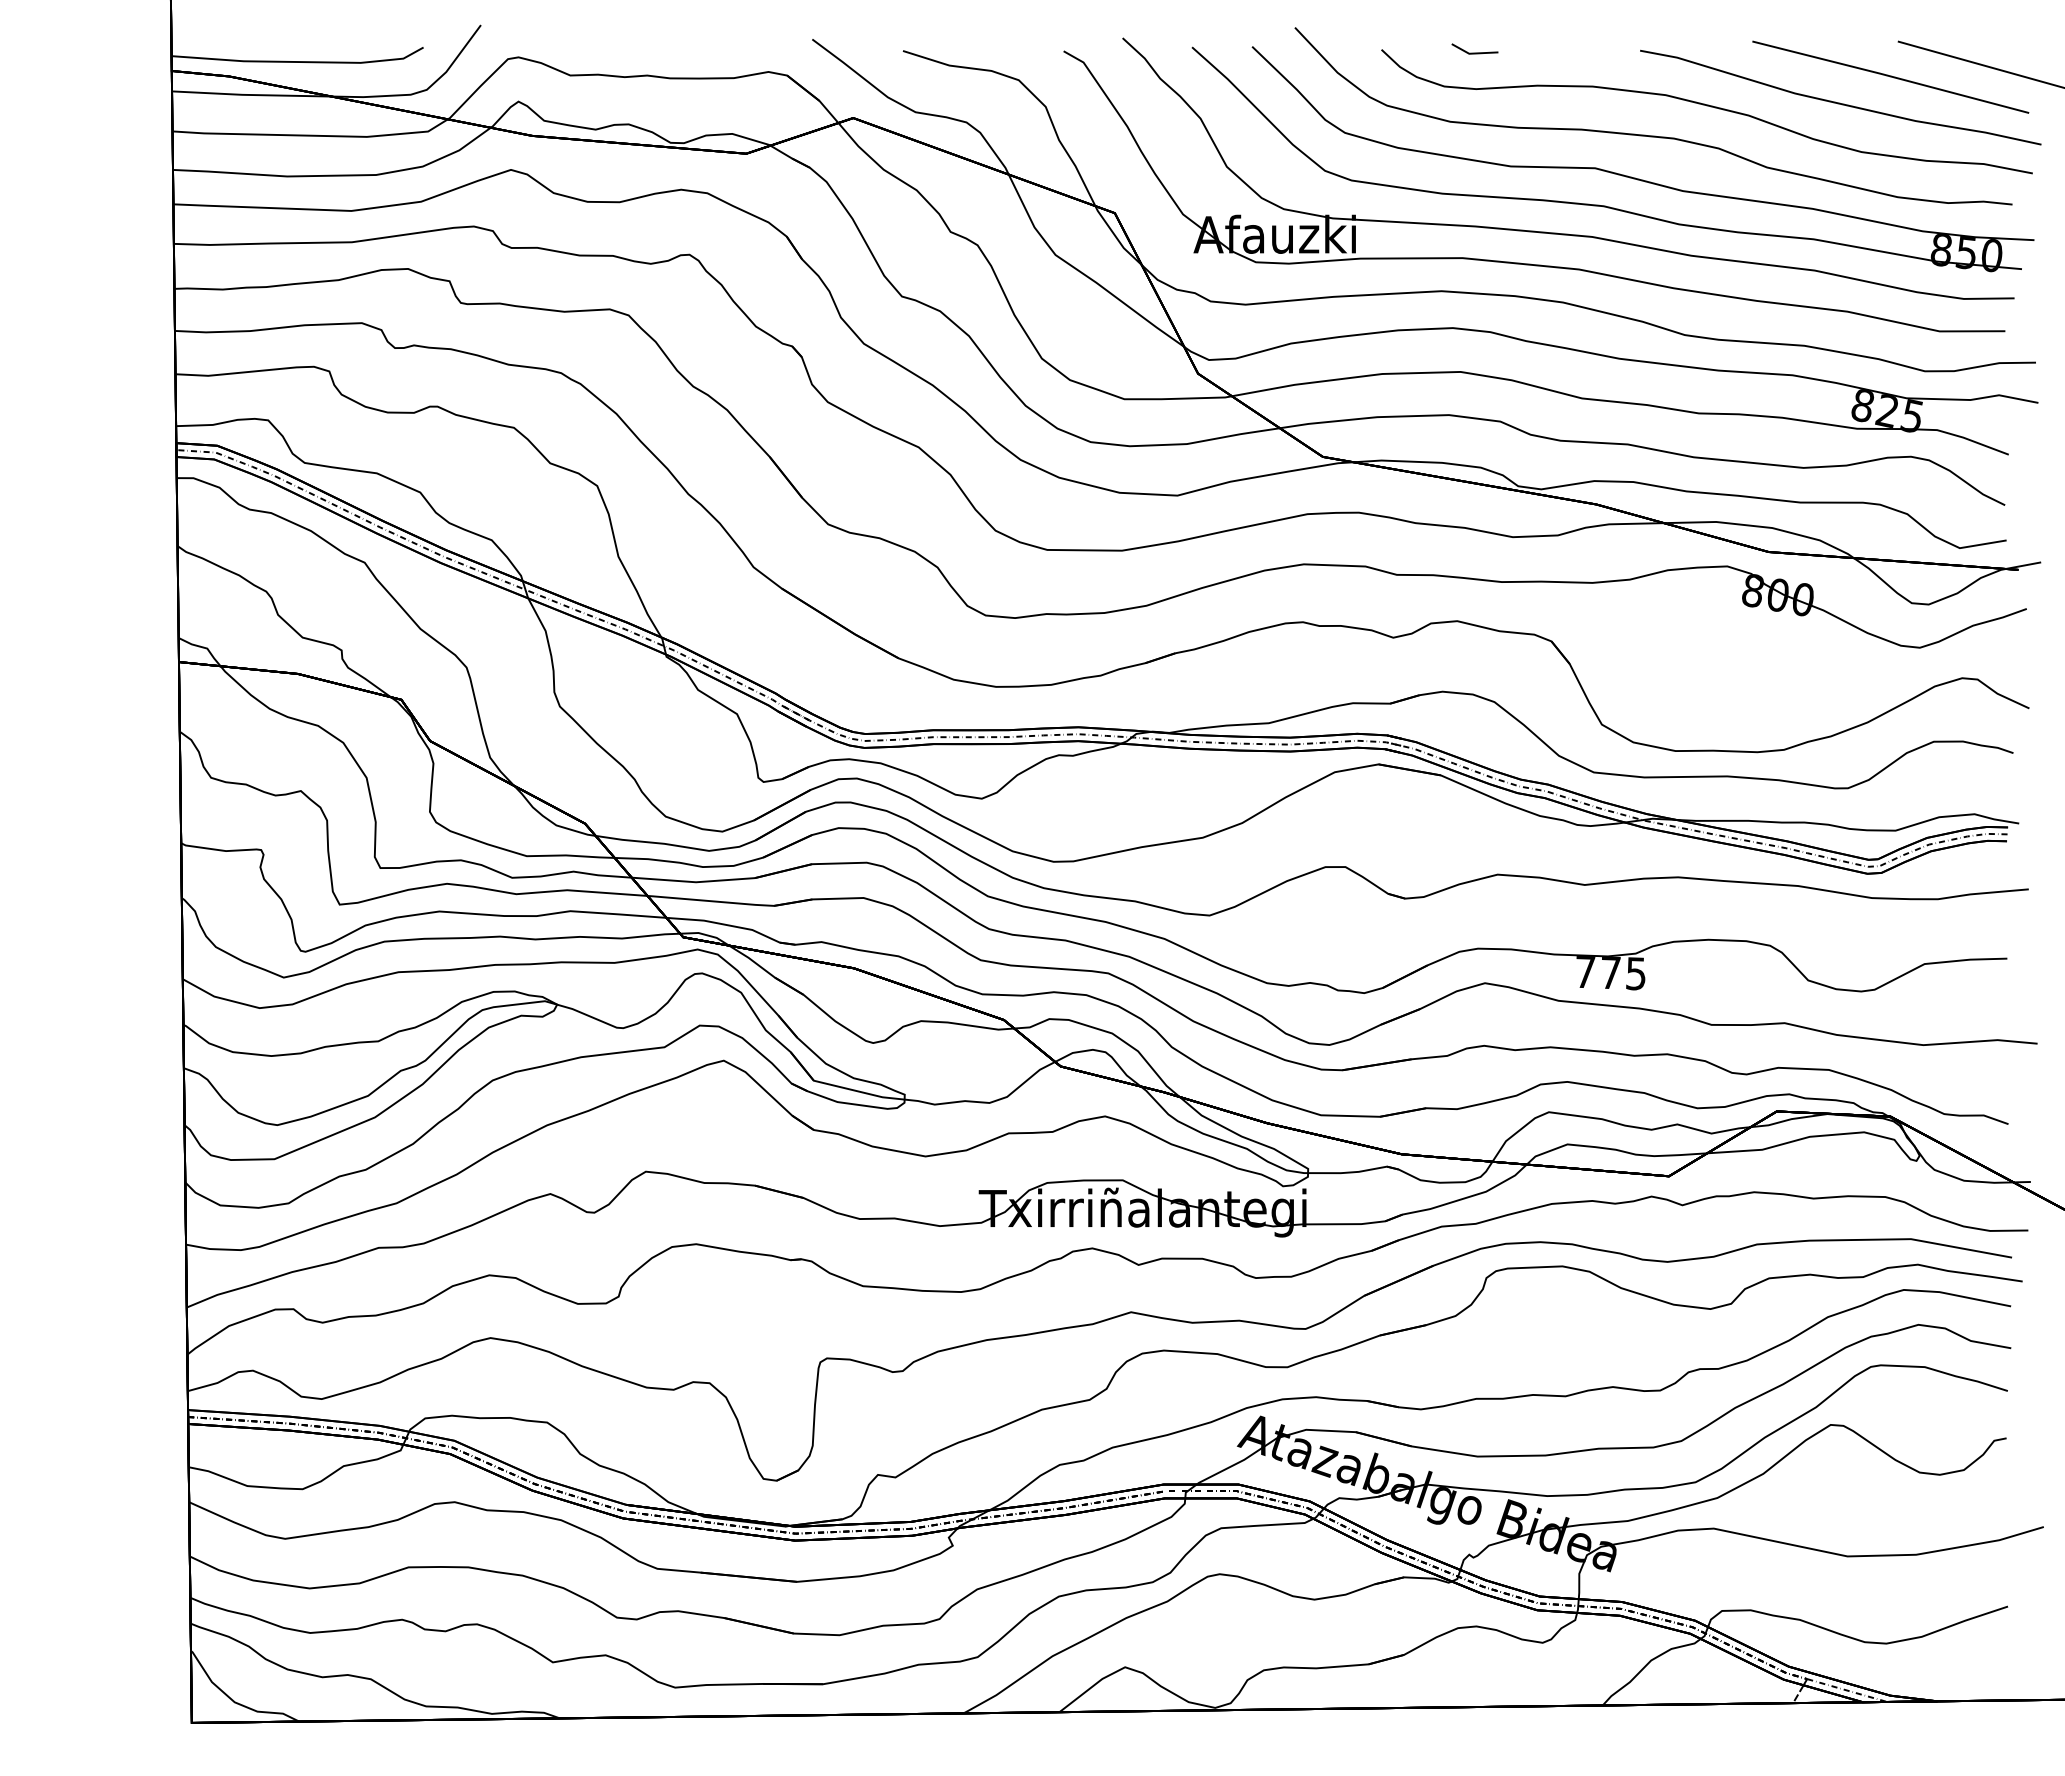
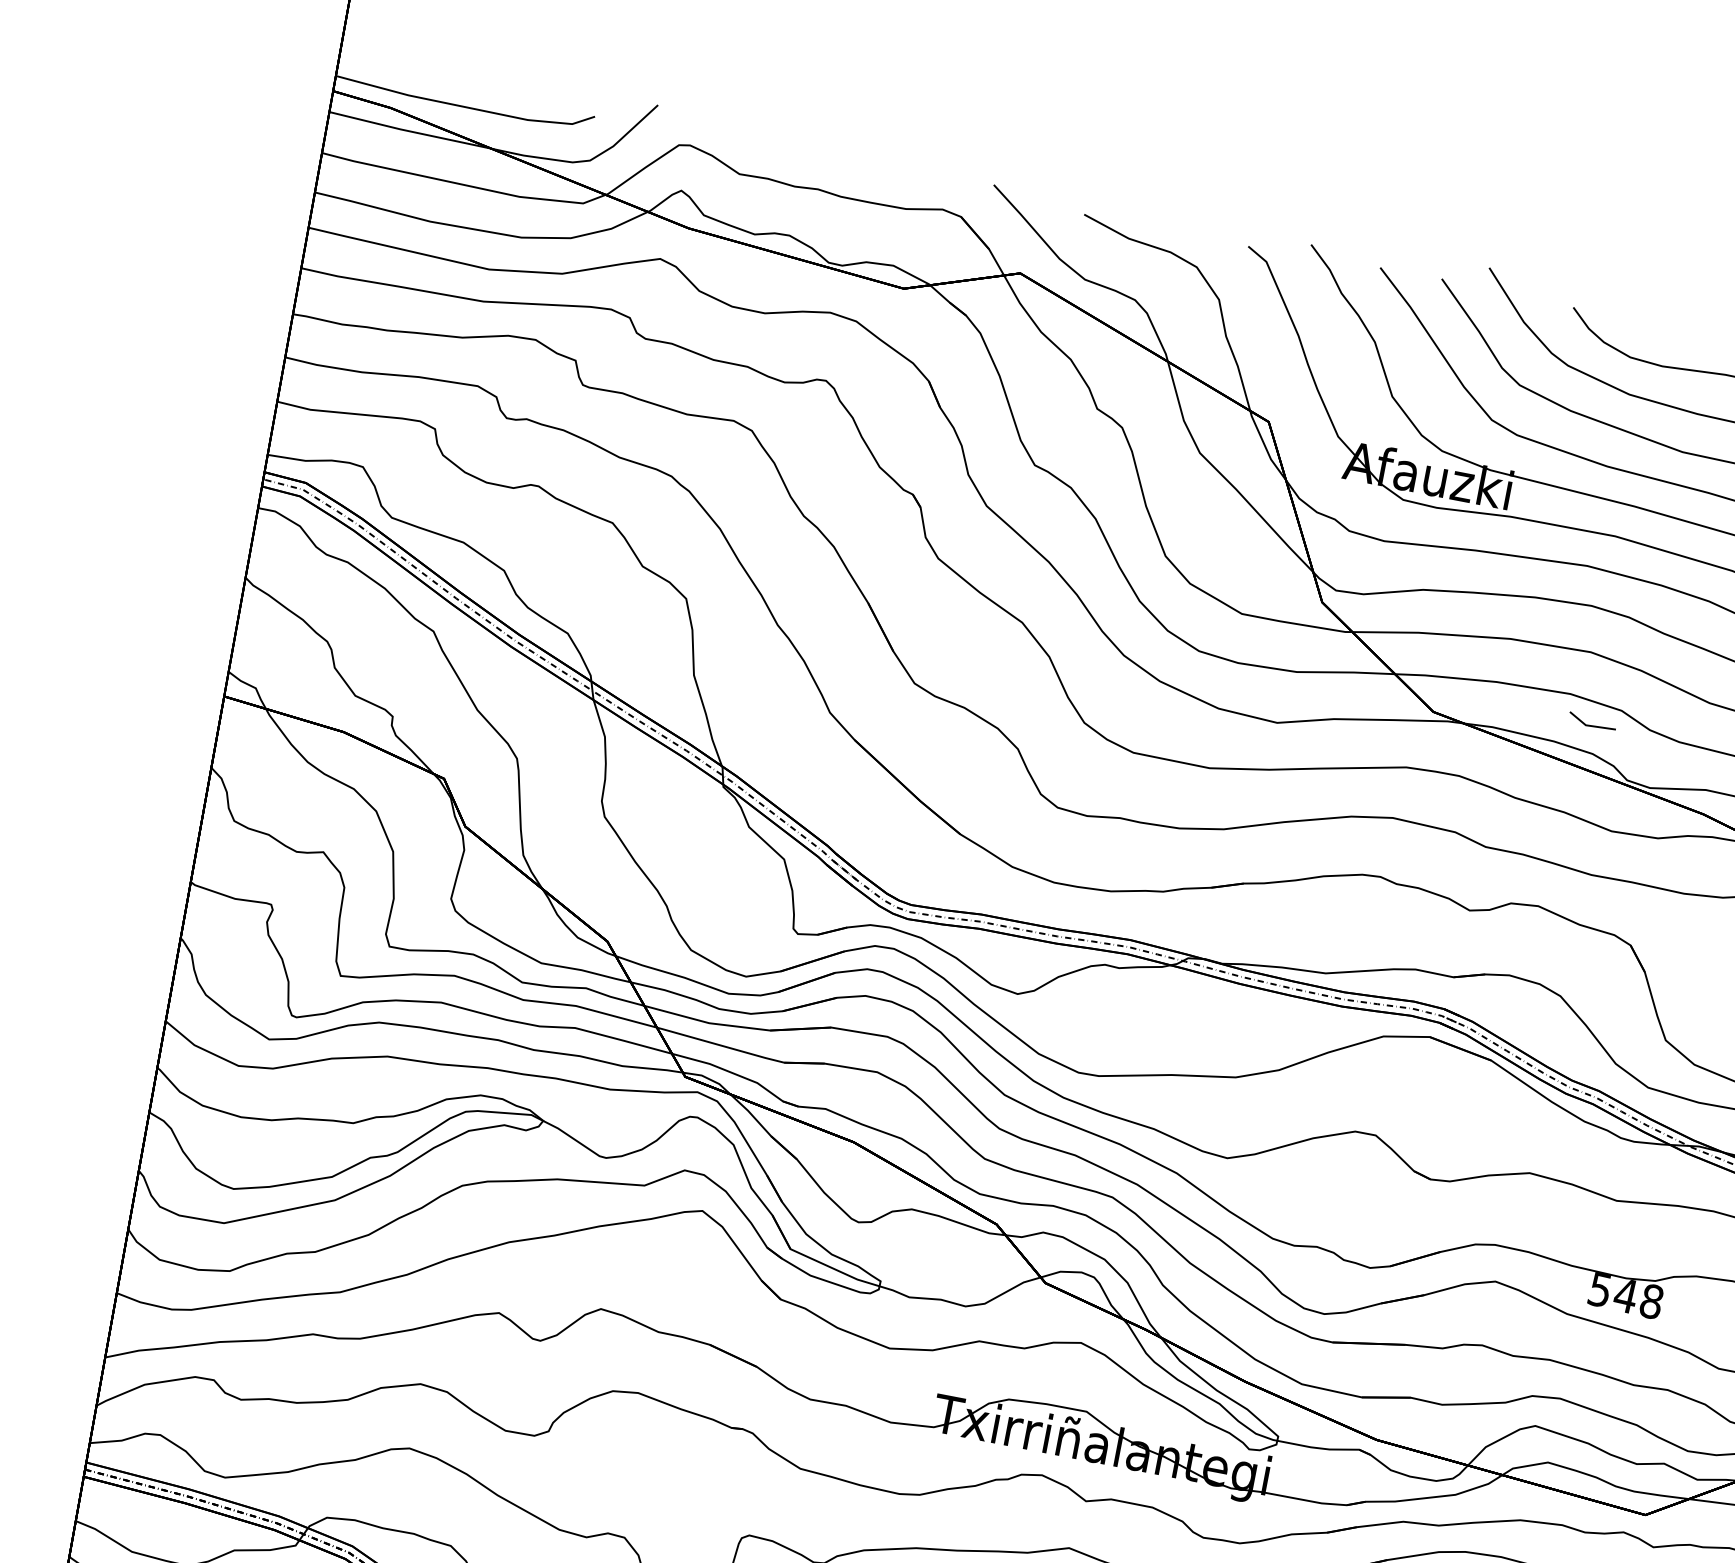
line: (1474, 52) -> (1591, 724), moved
text: (1610, 973) -> (1625, 1296), 775 -> 548

